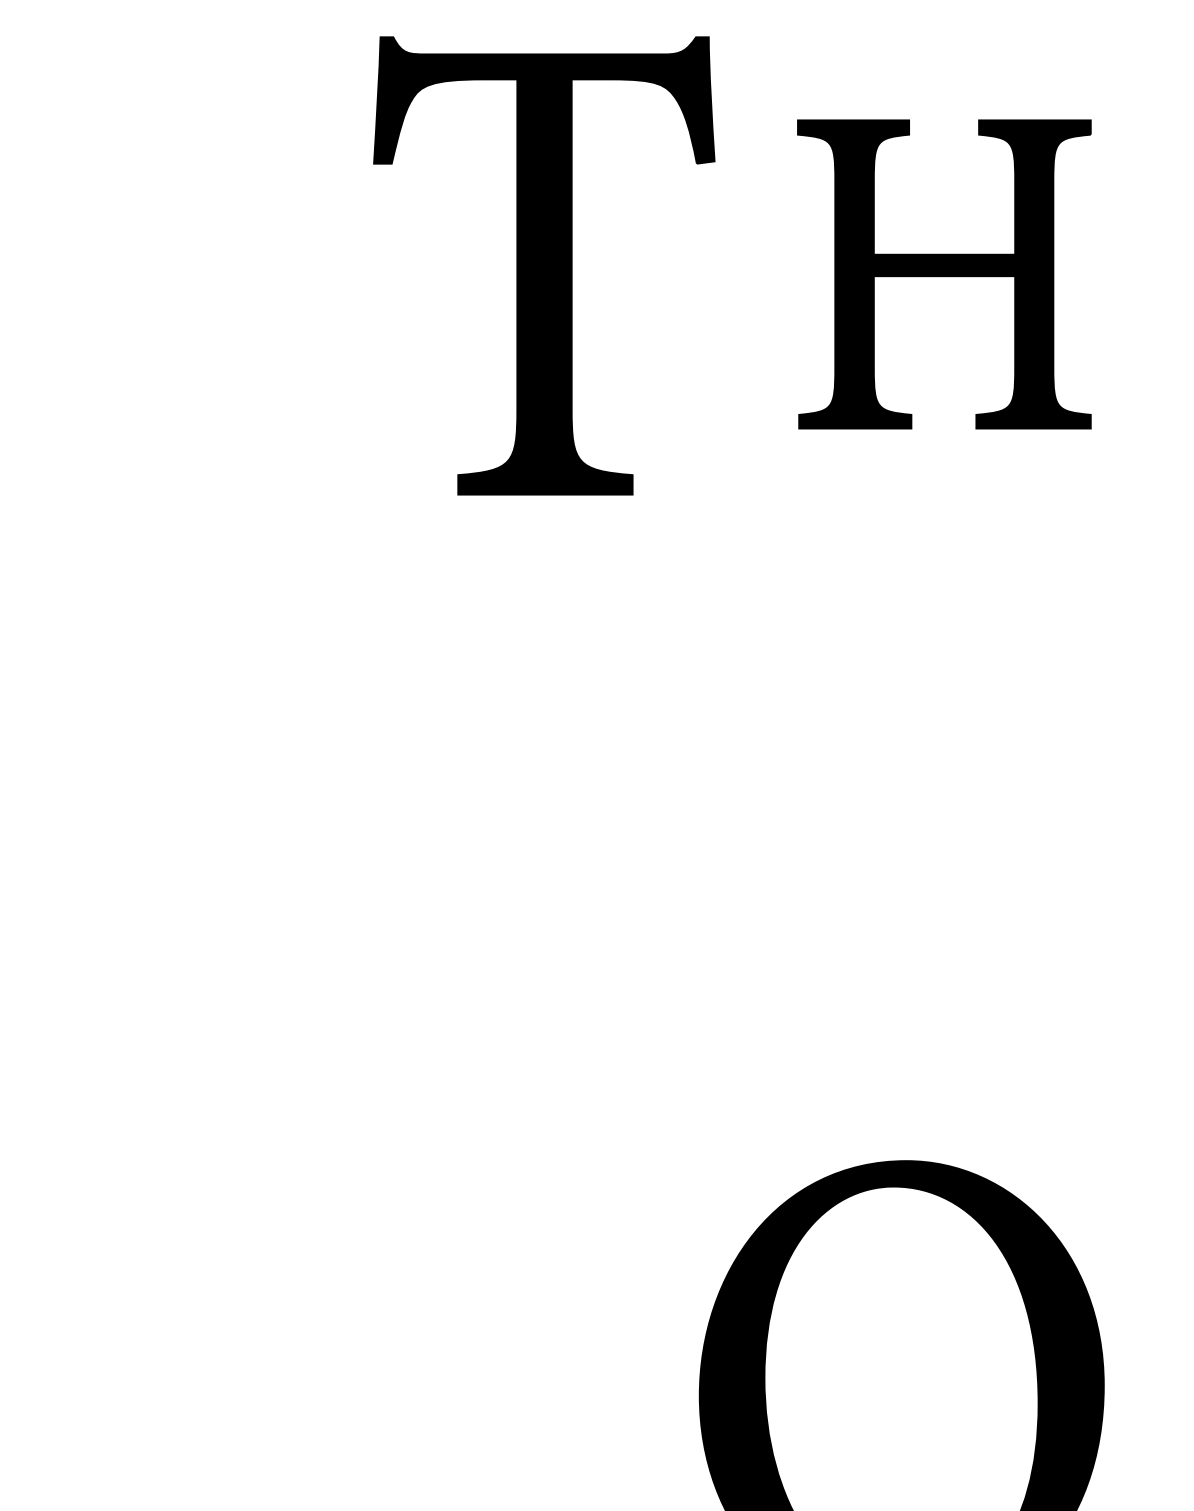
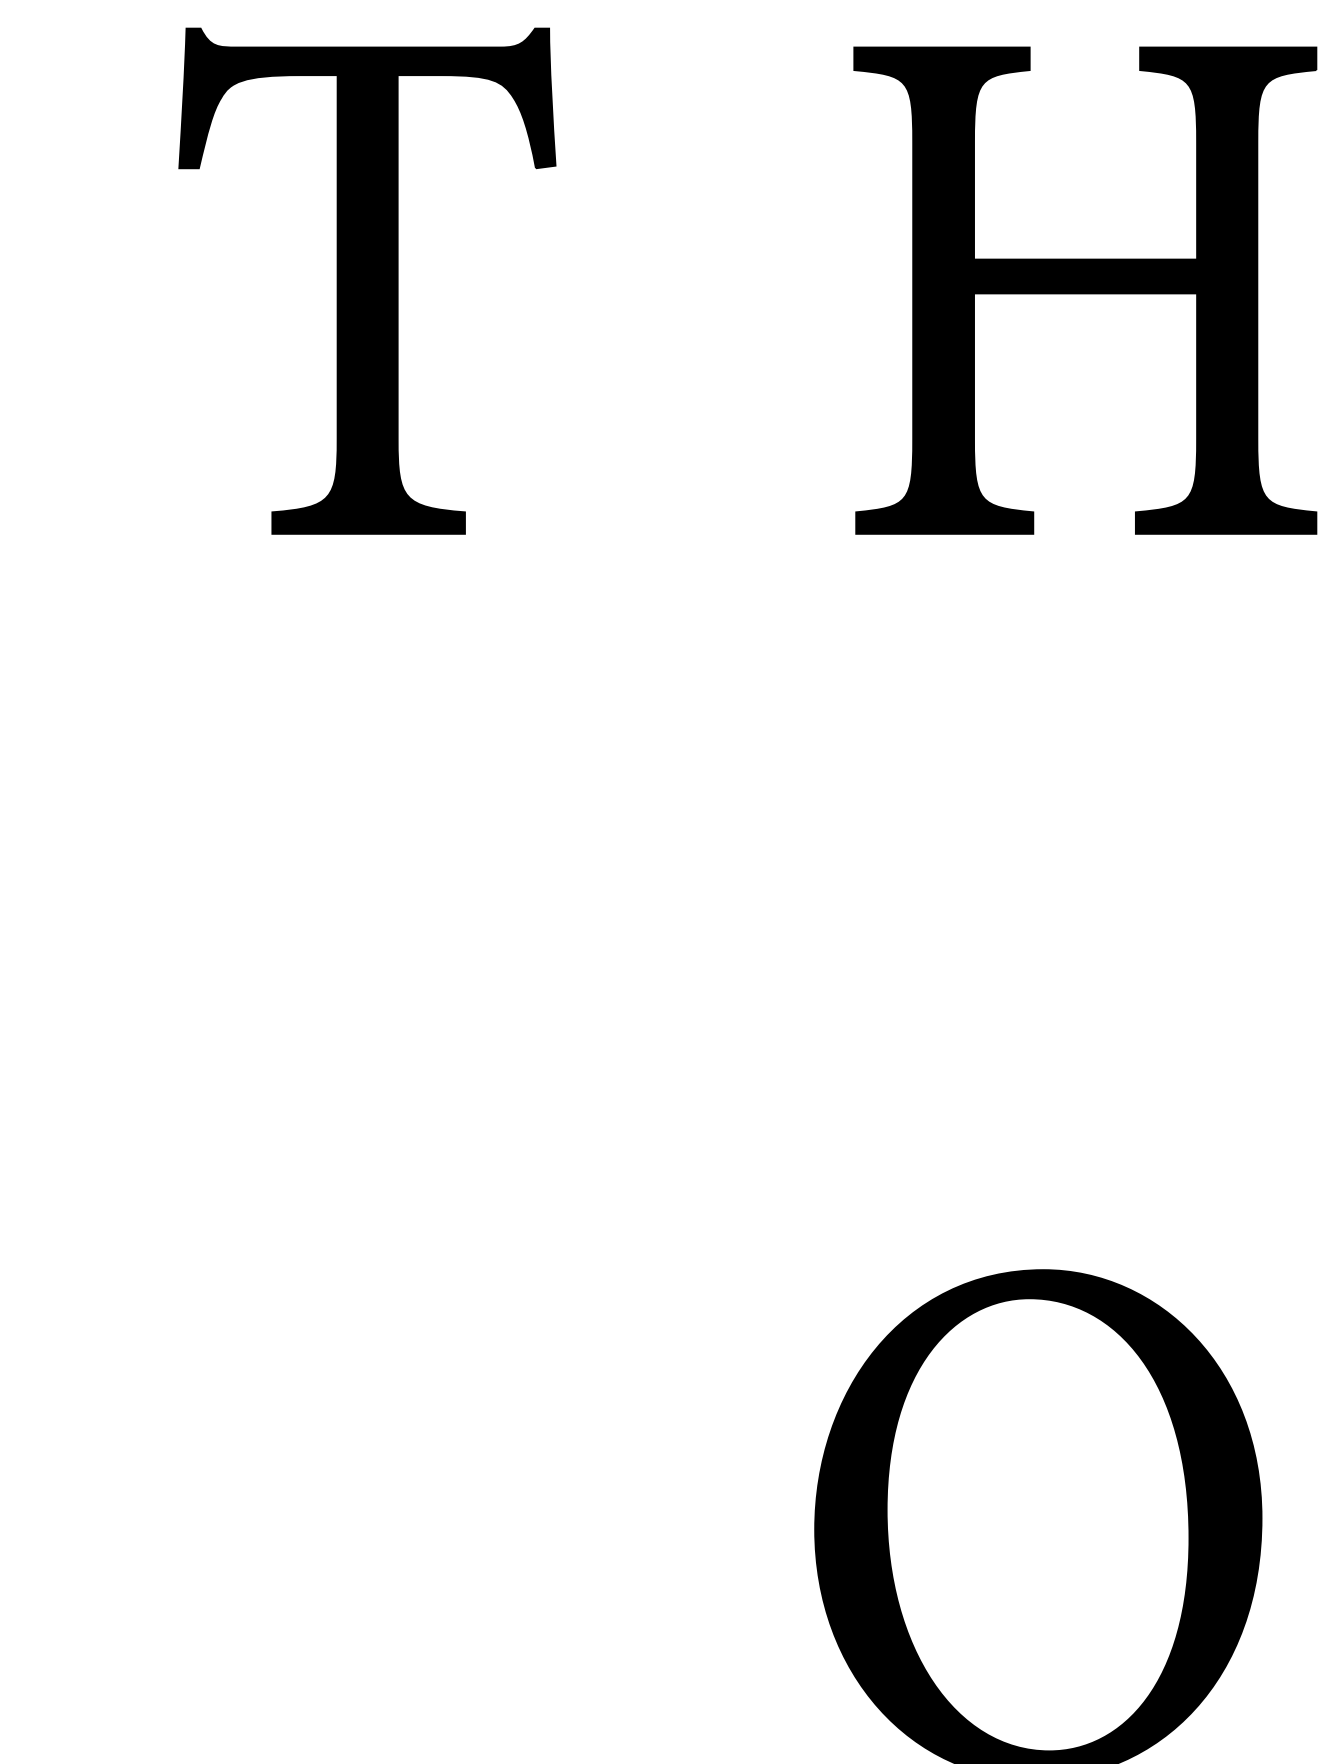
part: (544, 265) -> (367, 280), moved
part: (944, 274) -> (1085, 290), size x1.43

